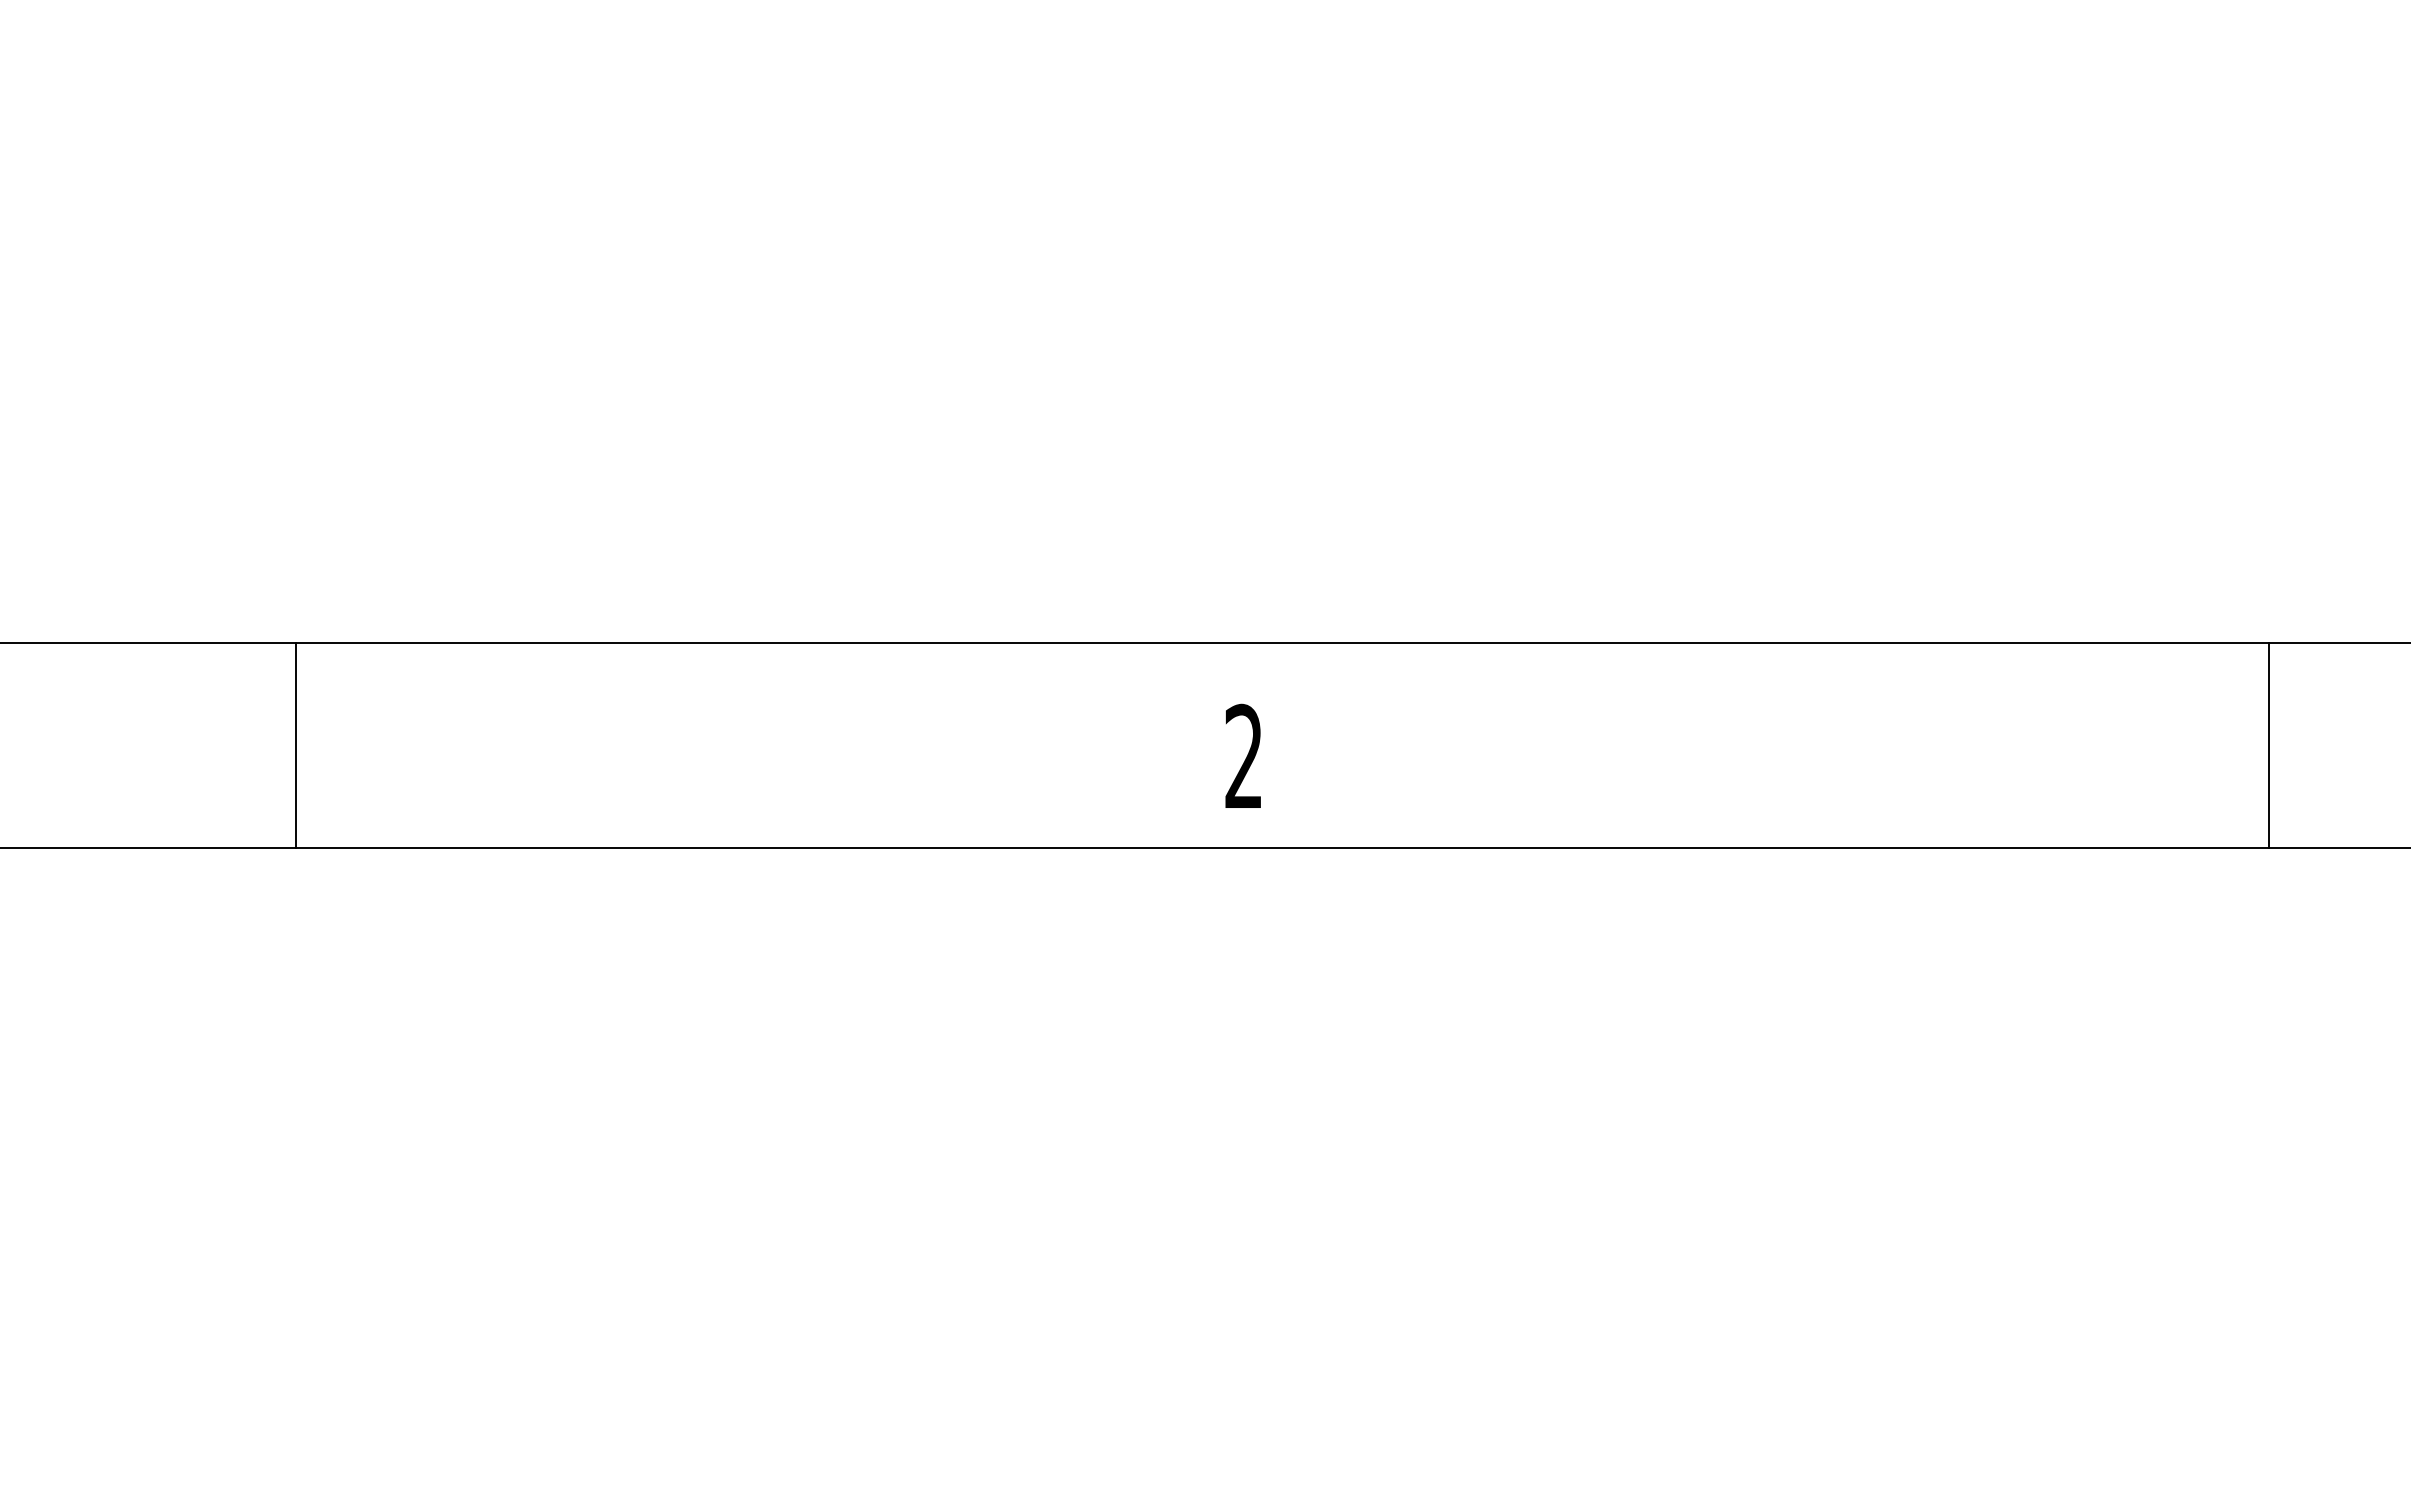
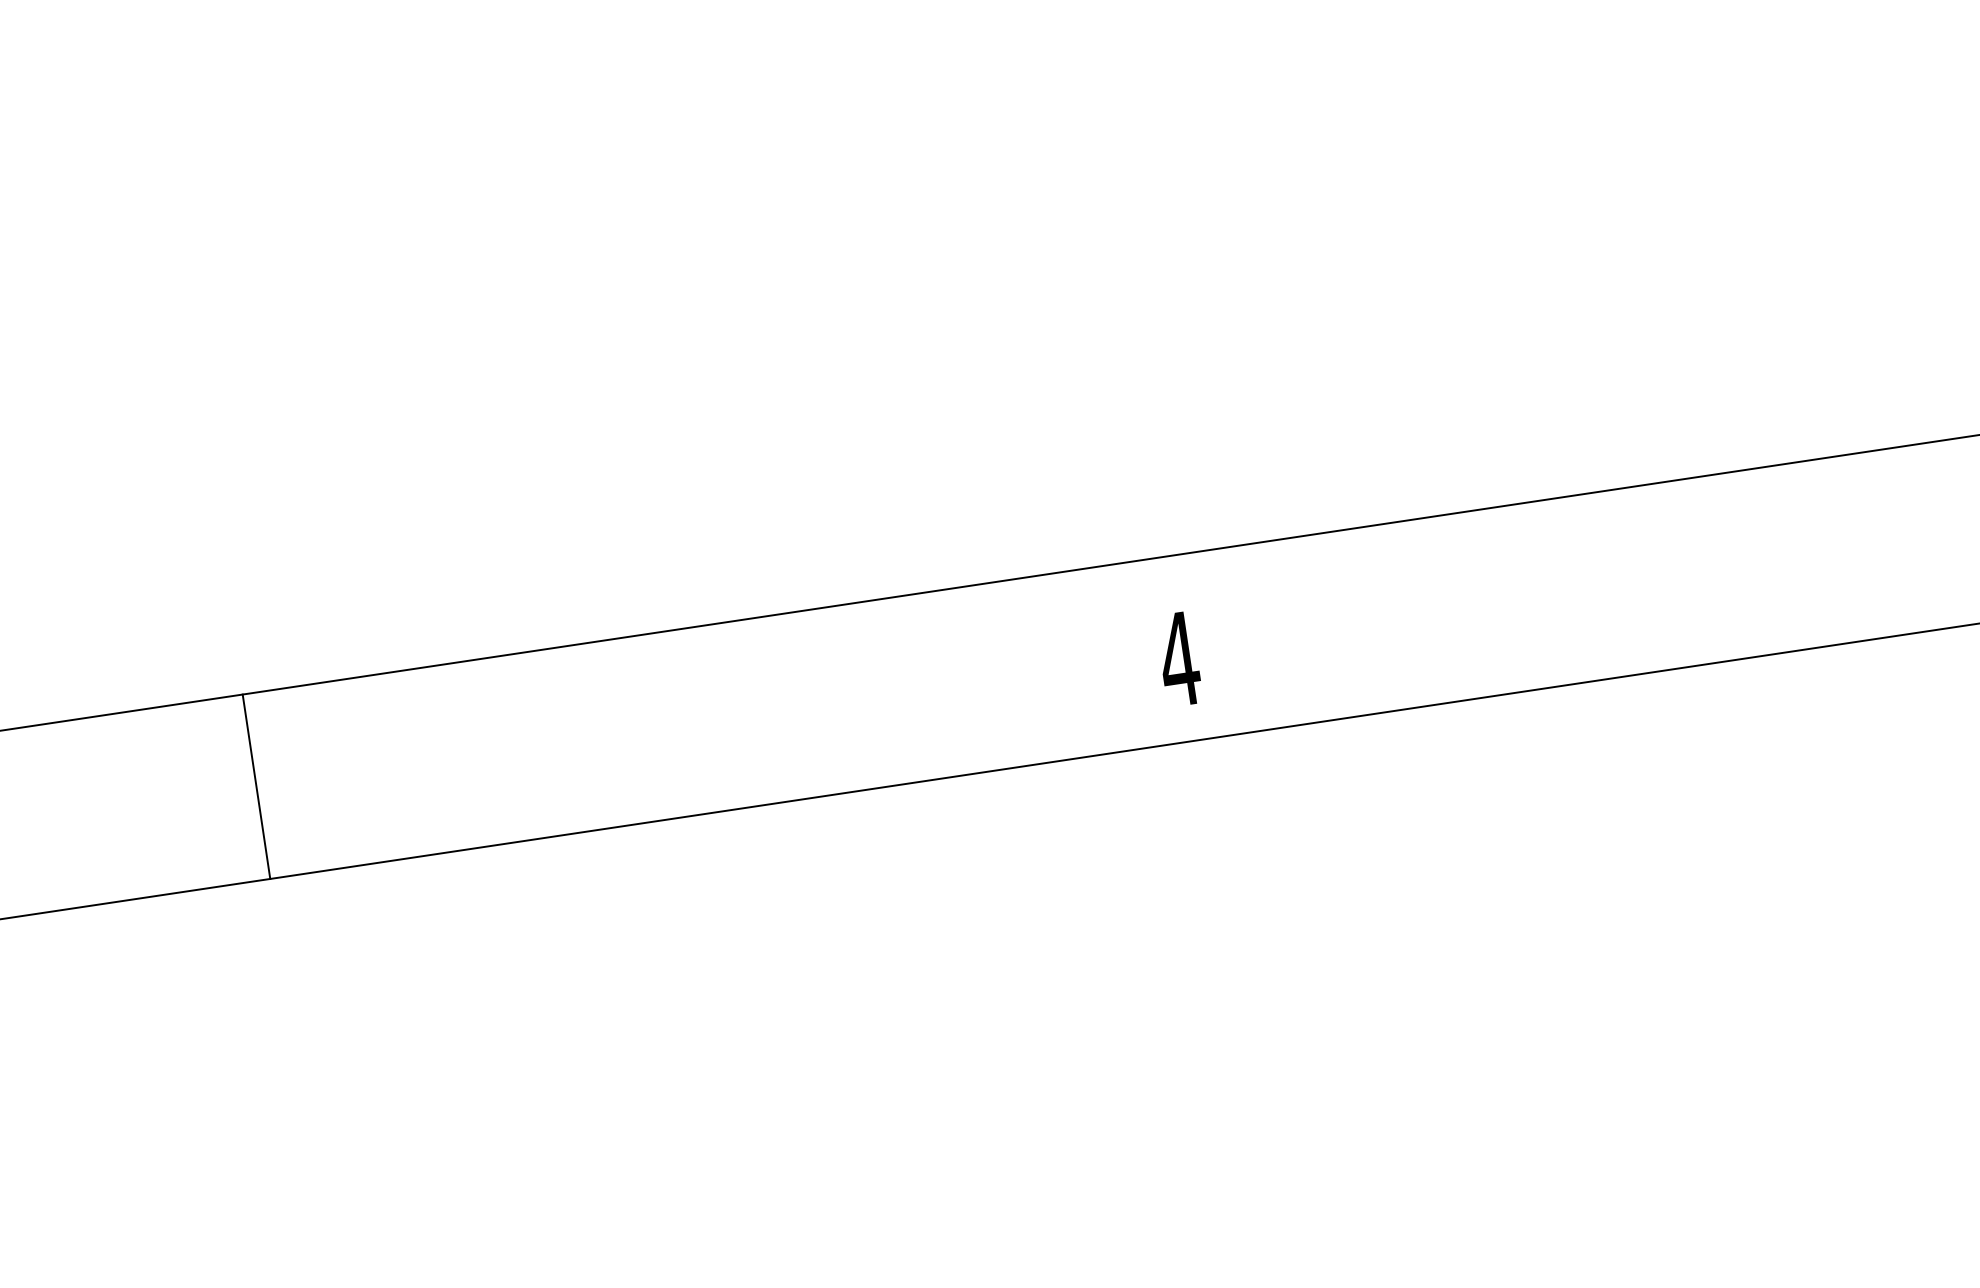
line: (295, 745) -> (256, 786), moved
text: (1243, 755) -> (1178, 658), 2 -> 4

